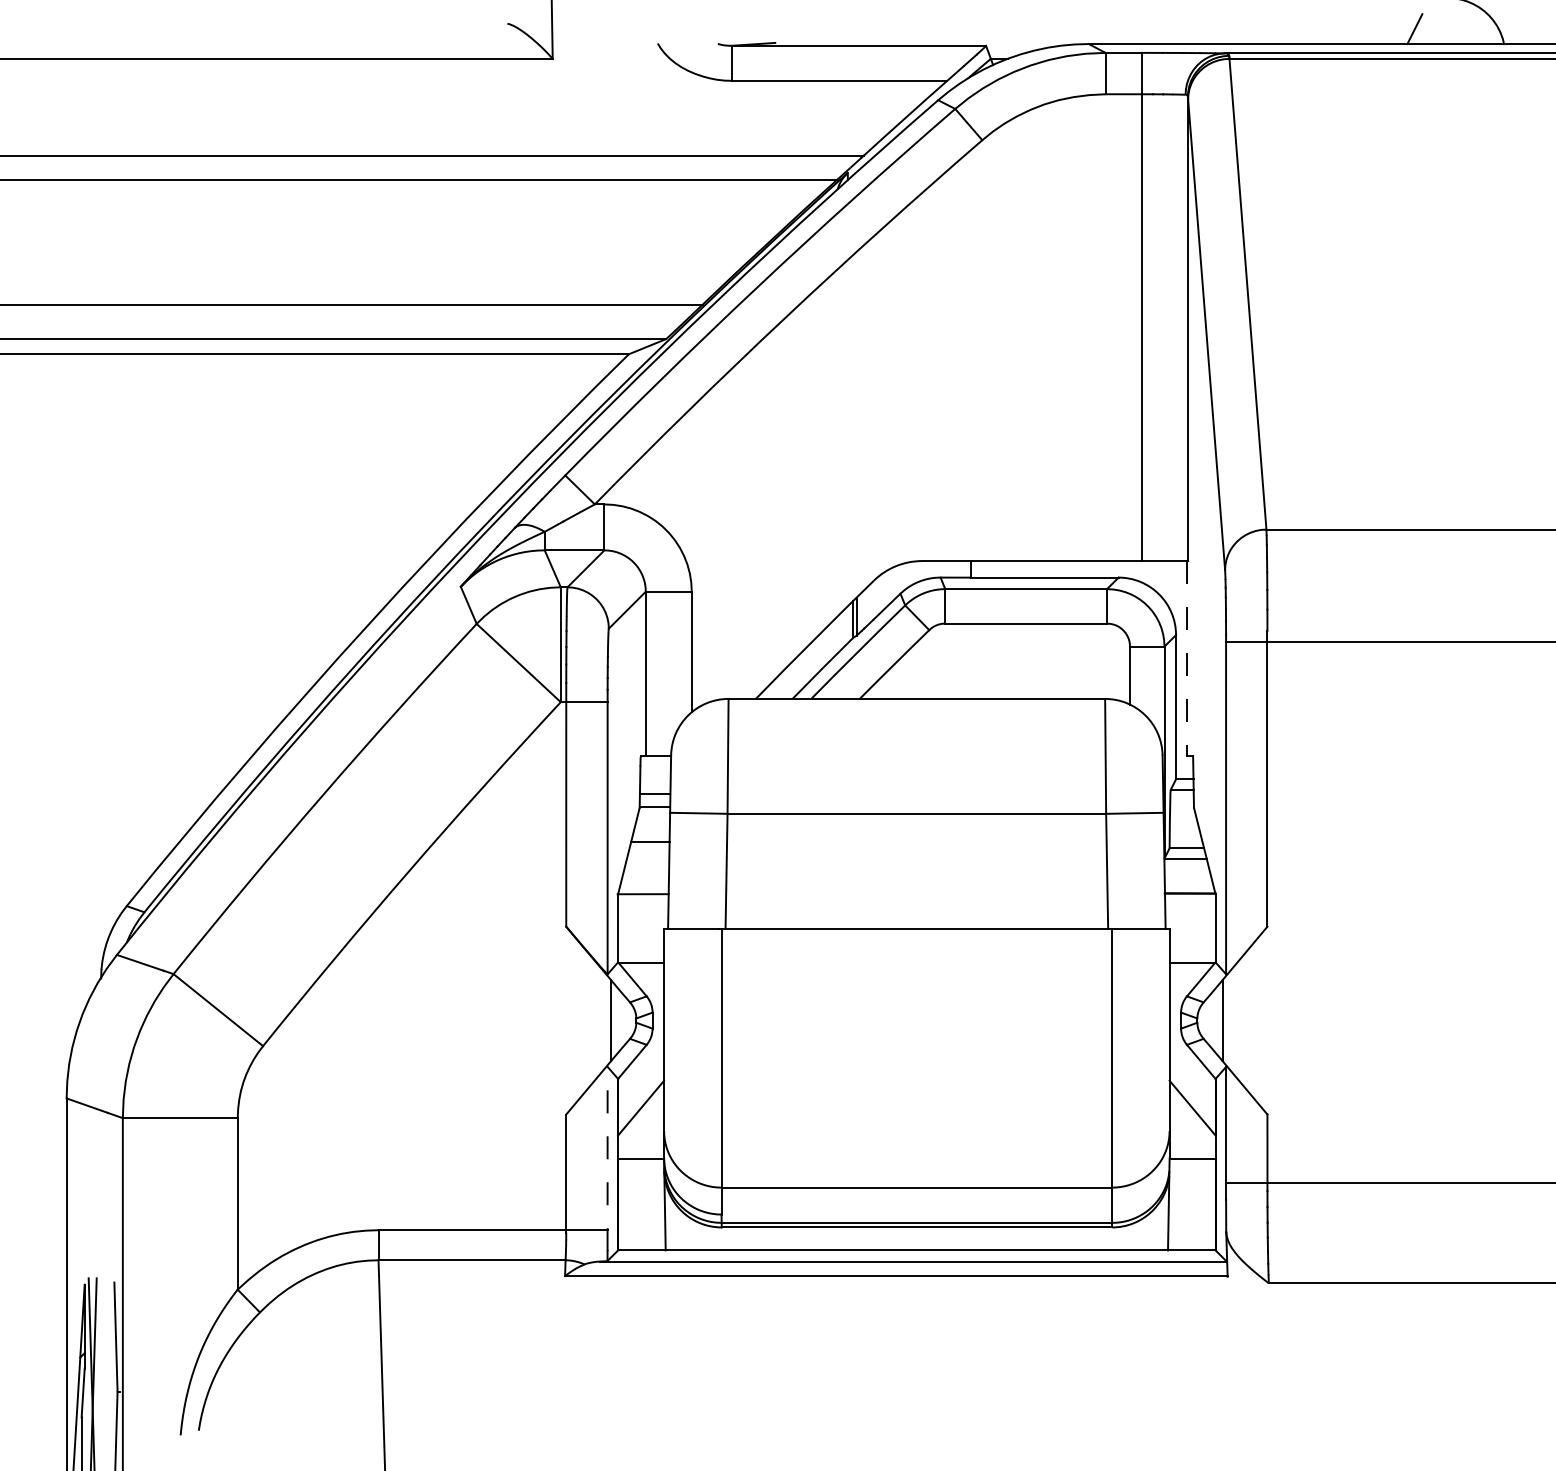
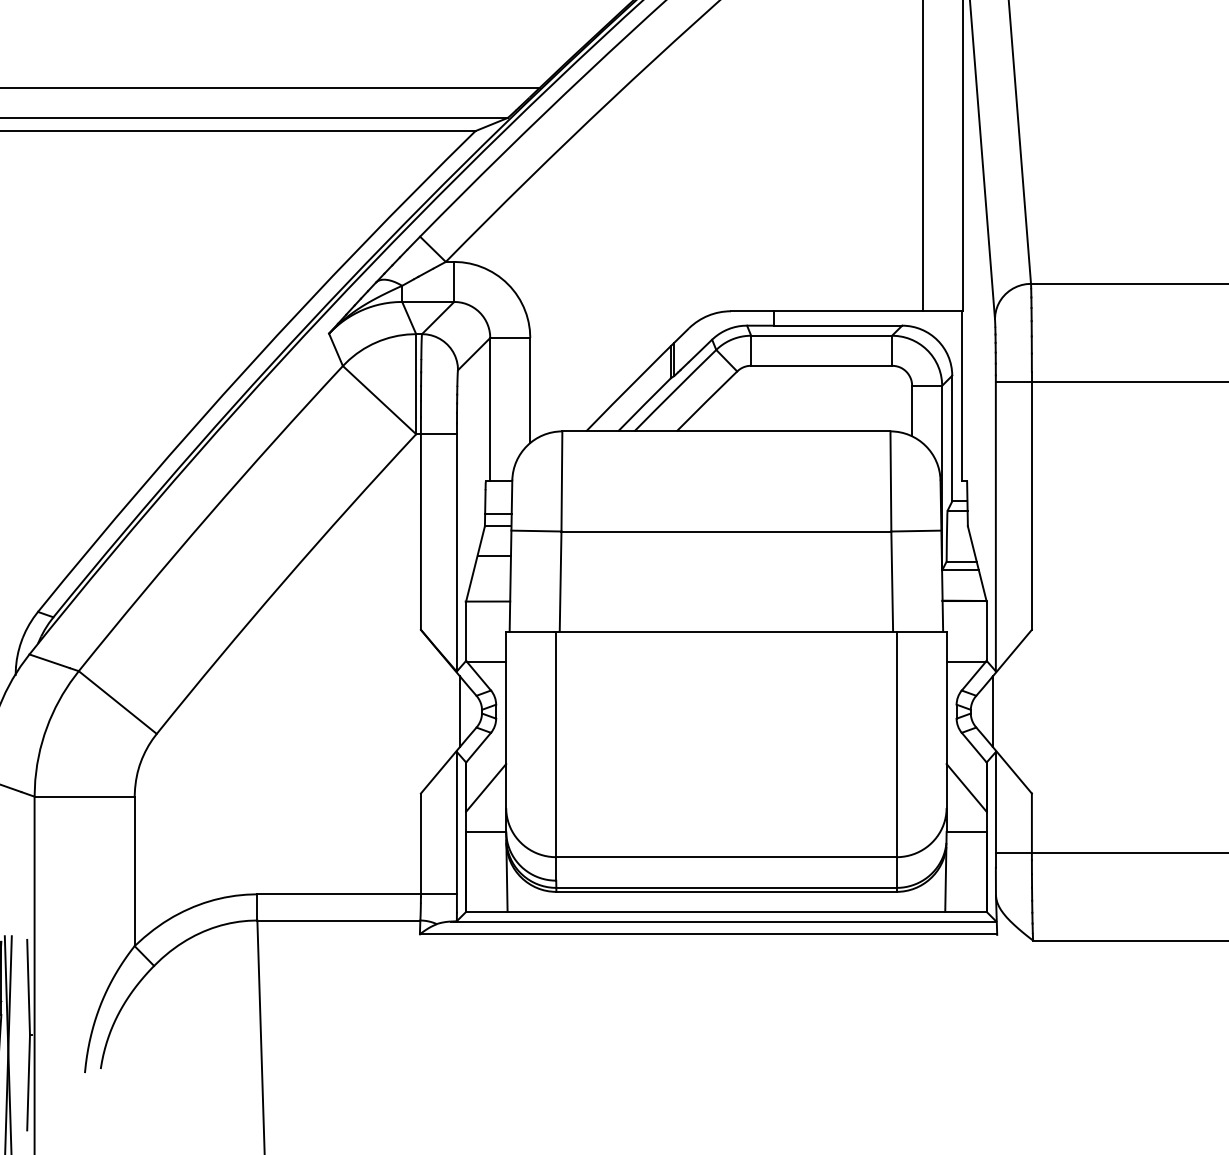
line: (1187, 658) -> (962, 396), dashed -> solid
line: (607, 1158) -> (456, 831), dashed -> solid

